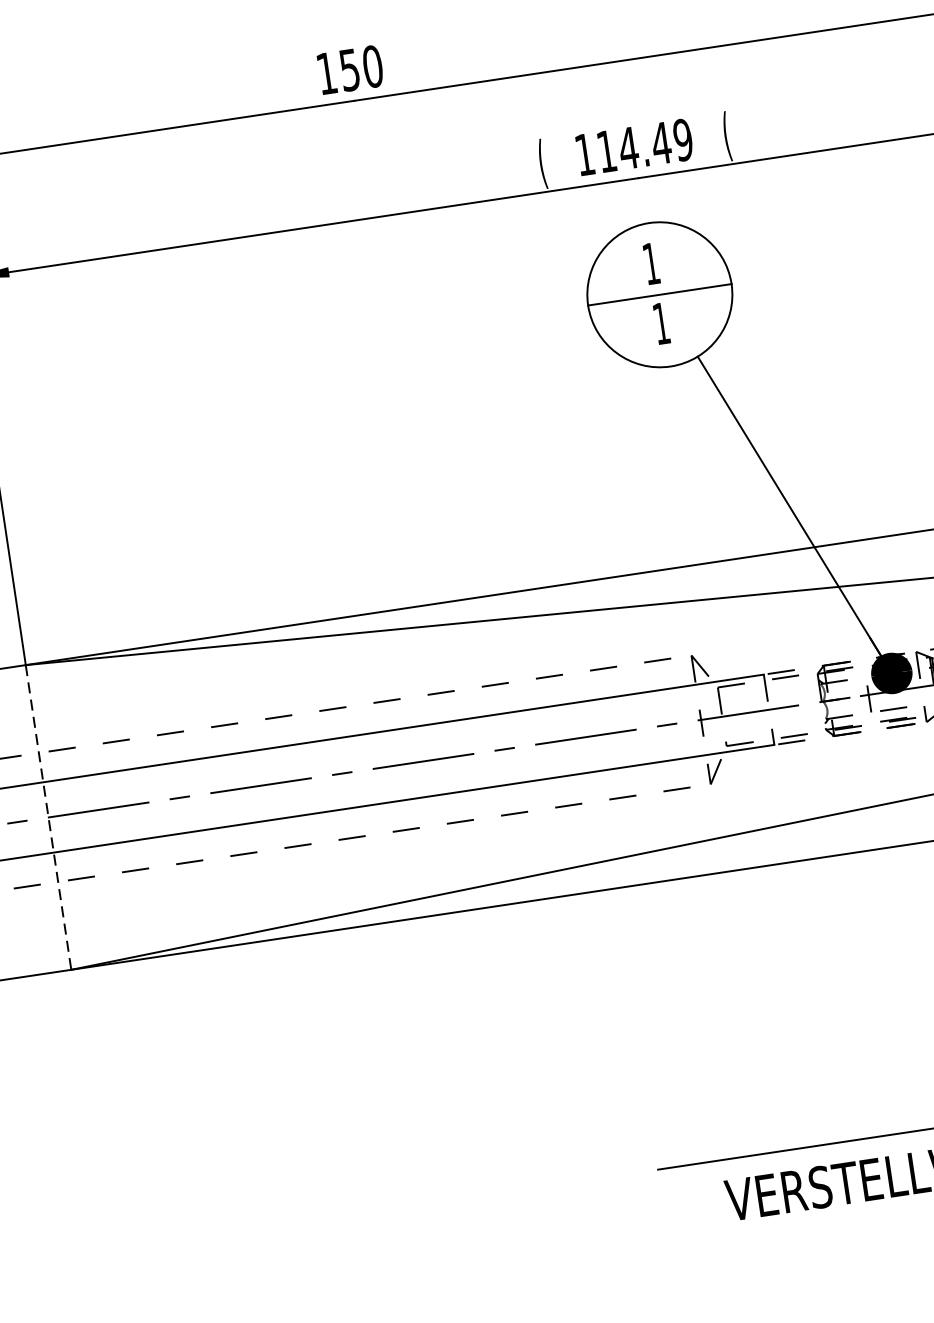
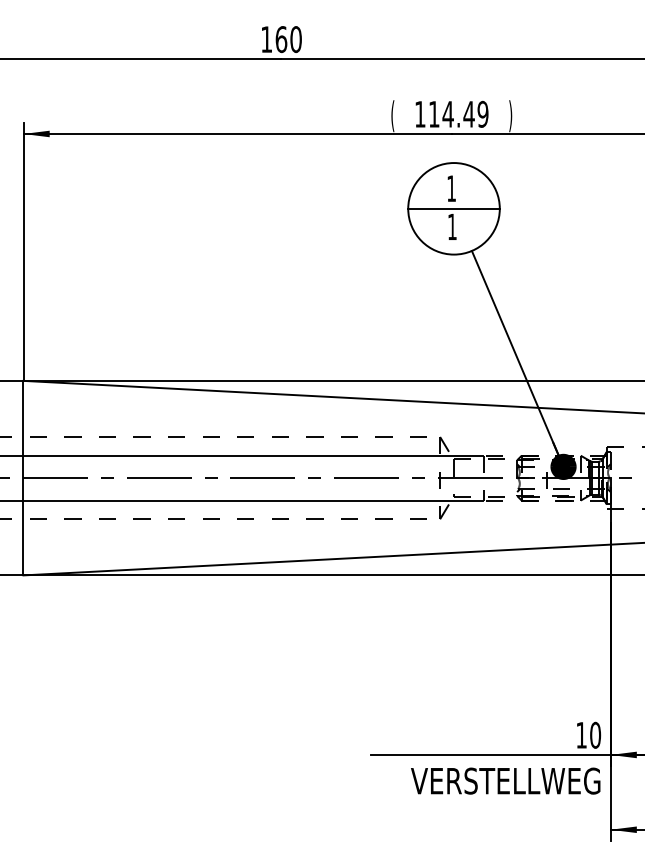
text: (349, 69) -> (281, 39), 150 -> 160
text: (726, 136) -> (510, 116), ( -> )
line: (48, 818) -> (23, 478), dashed -> solid

